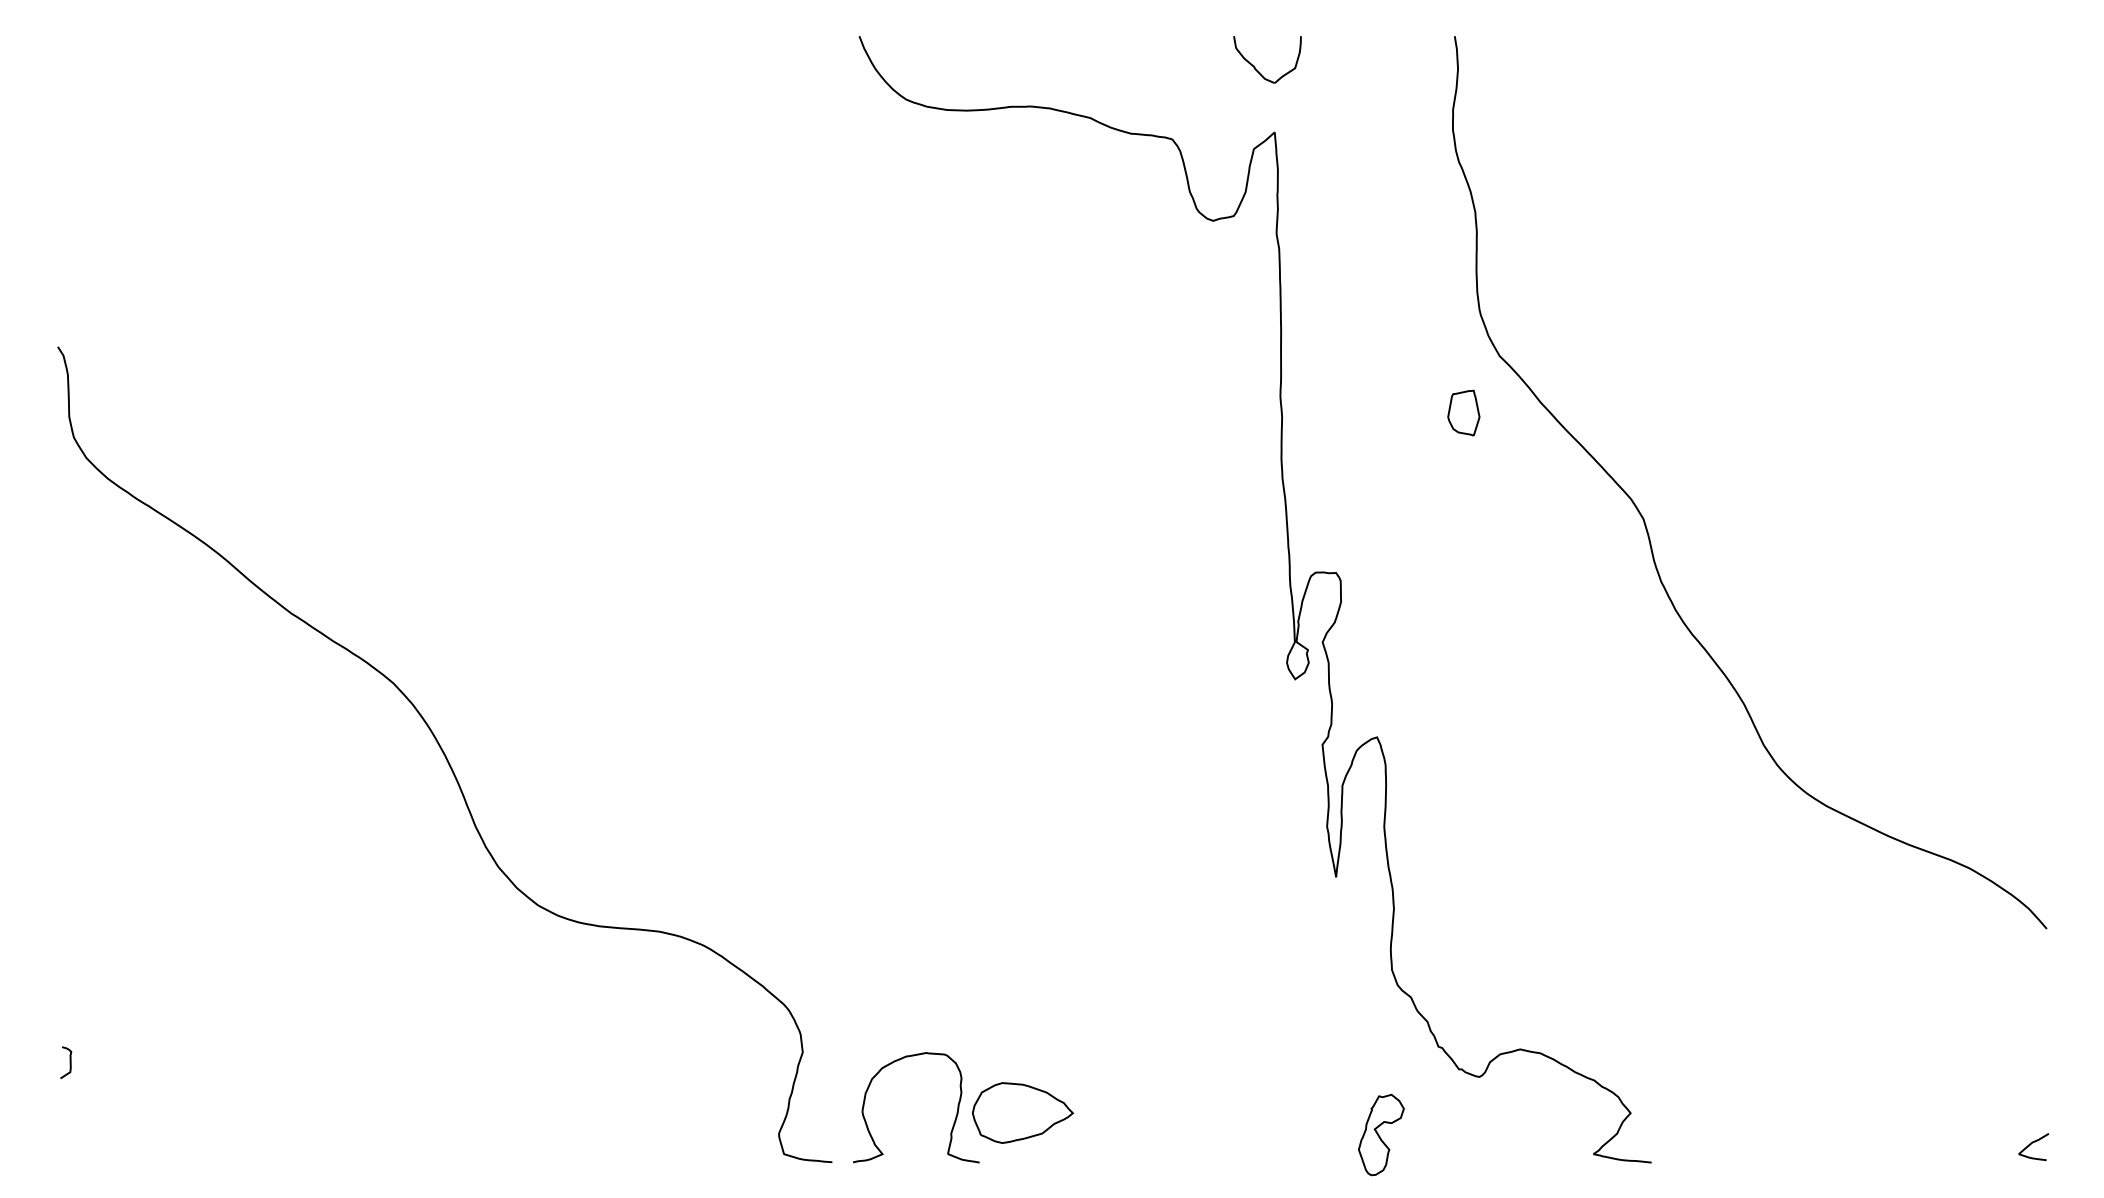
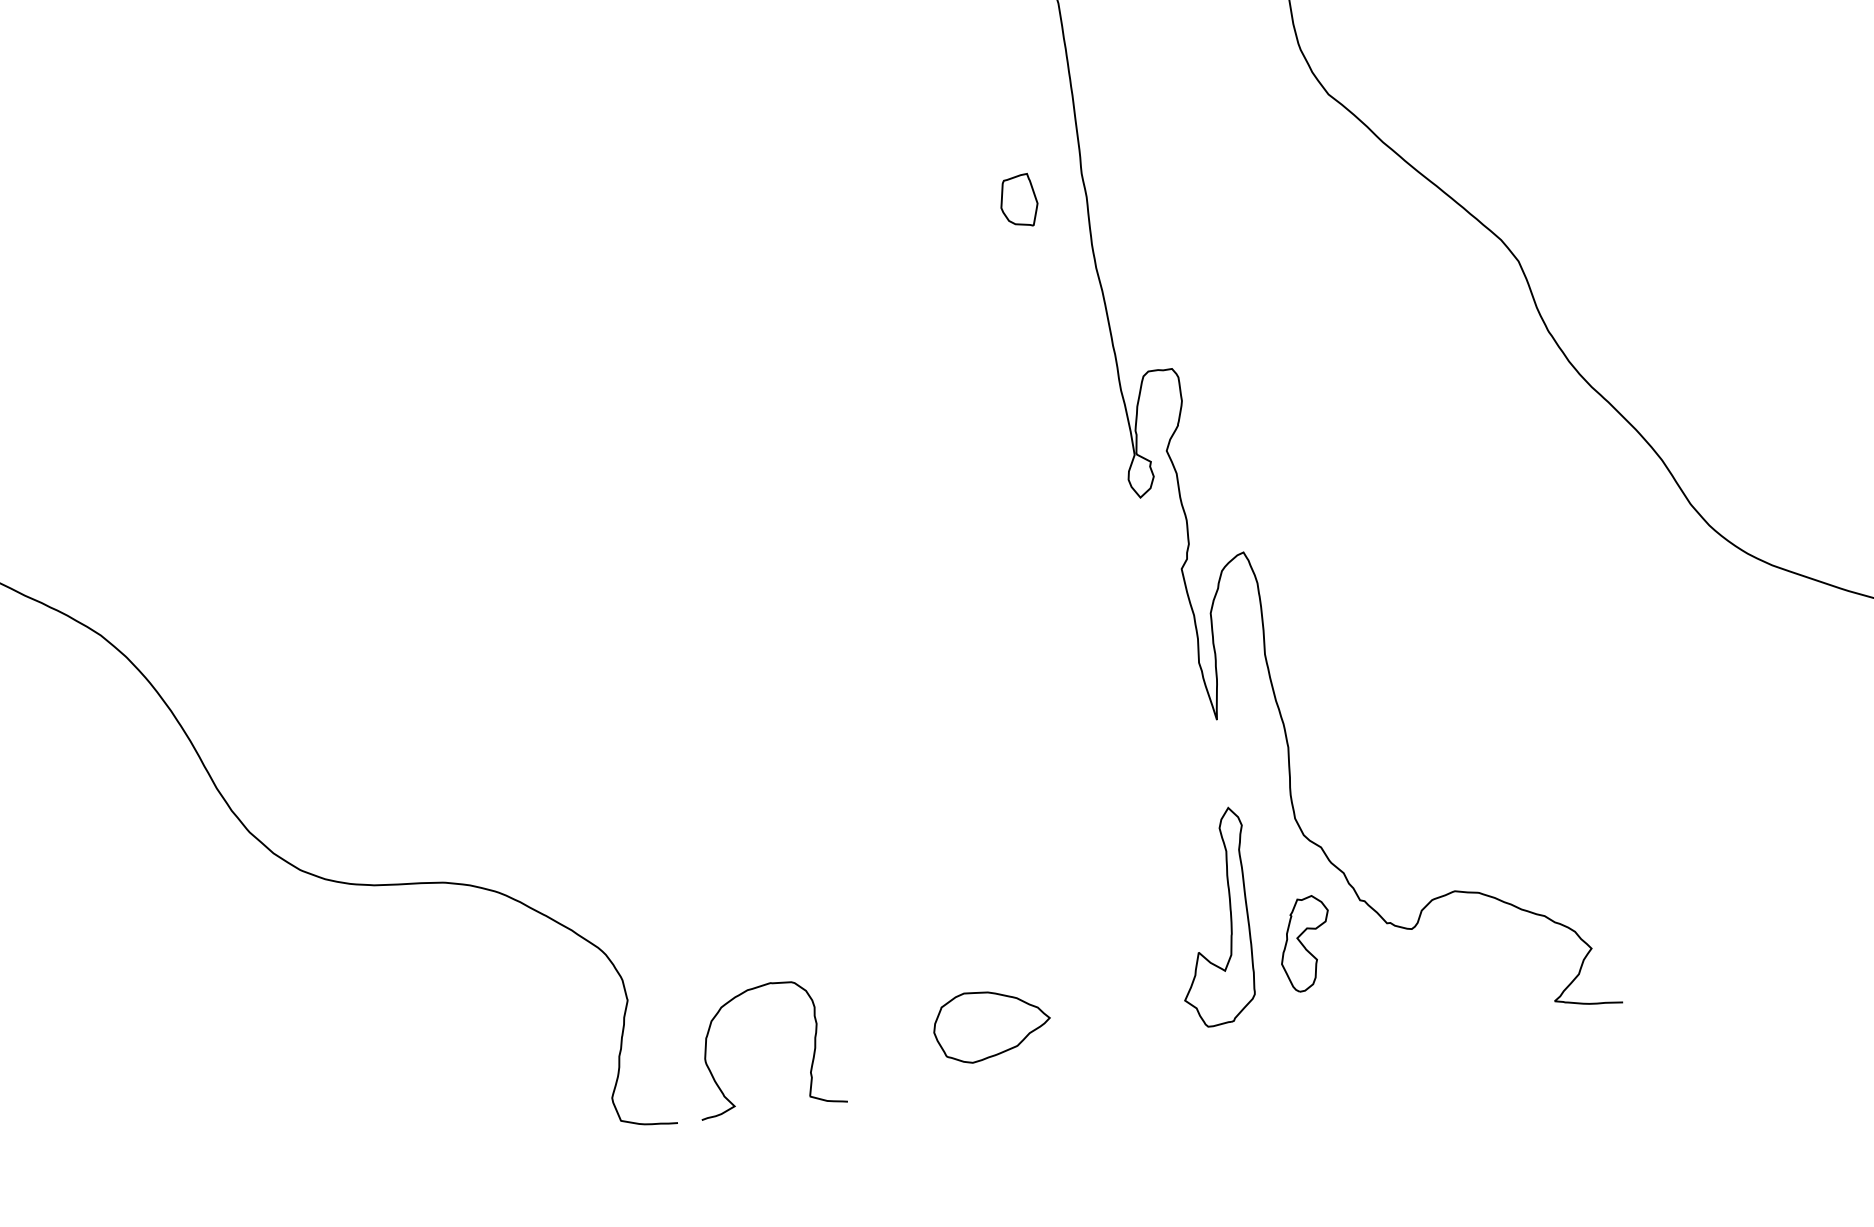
part: (1463, 412) -> (1018, 200), moved
part: (1325, 1045) -> (1229, 915), added
part: (1023, 1112) -> (992, 1024), moved
part: (1381, 1134) -> (1305, 943), moved

